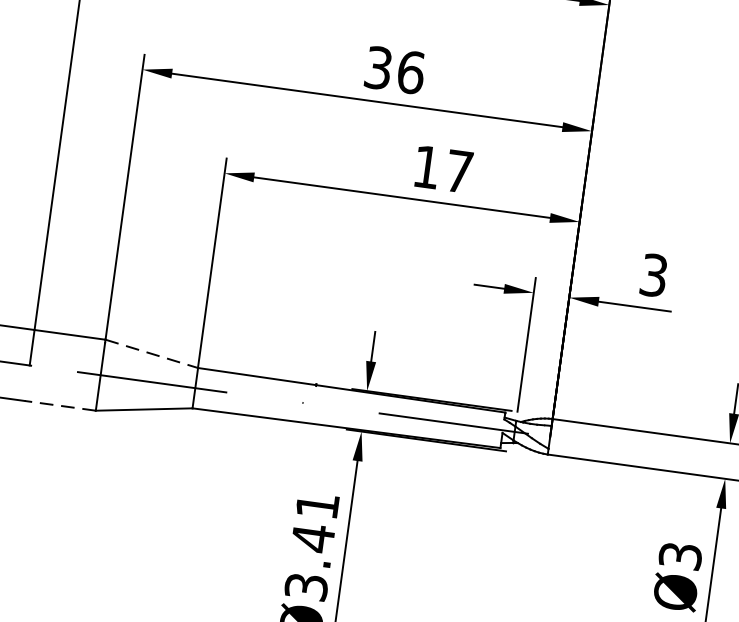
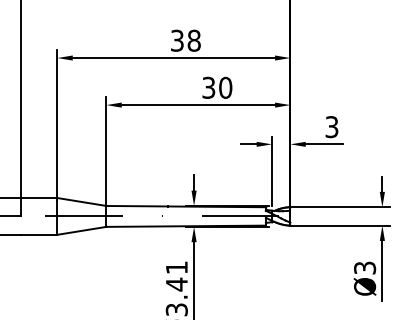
text: (409, 71) -> (193, 40), 36 -> 38
text: (443, 168) -> (217, 87), 17 -> 30
line: (150, 354) -> (81, 202), dashed -> solid
line: (59, 405) -> (38, 234), dashed -> solid

